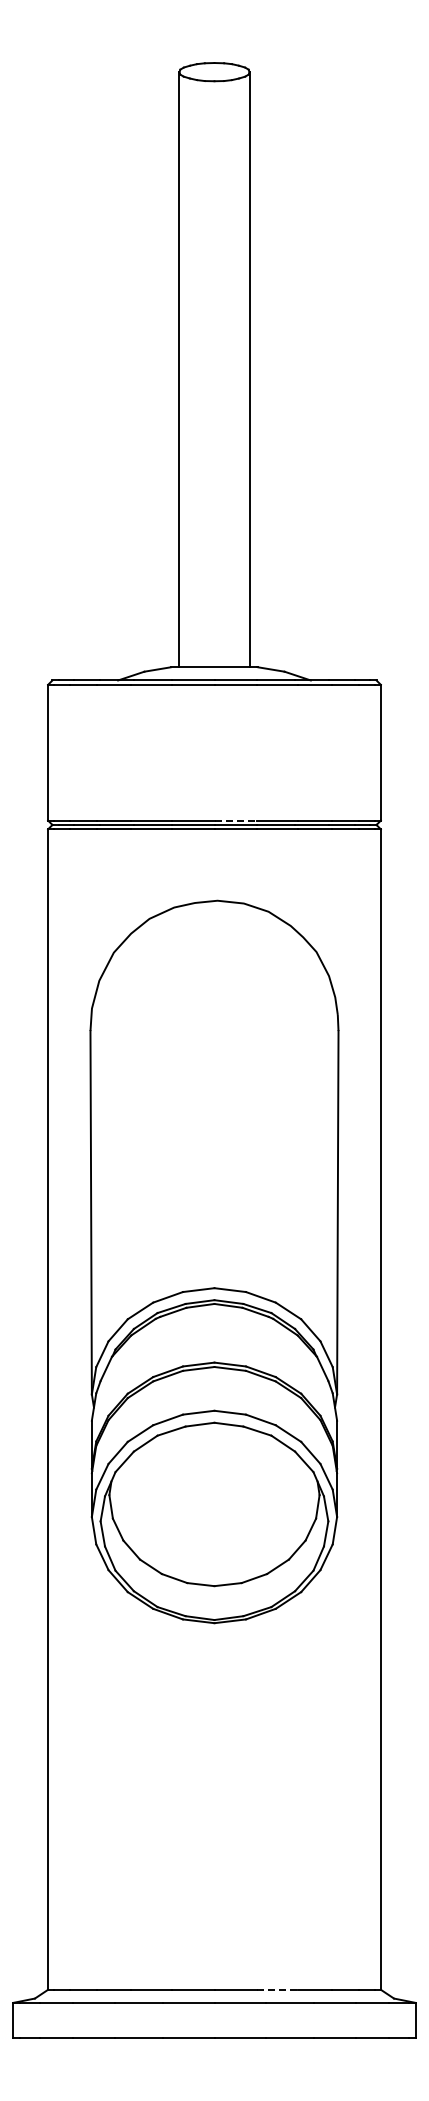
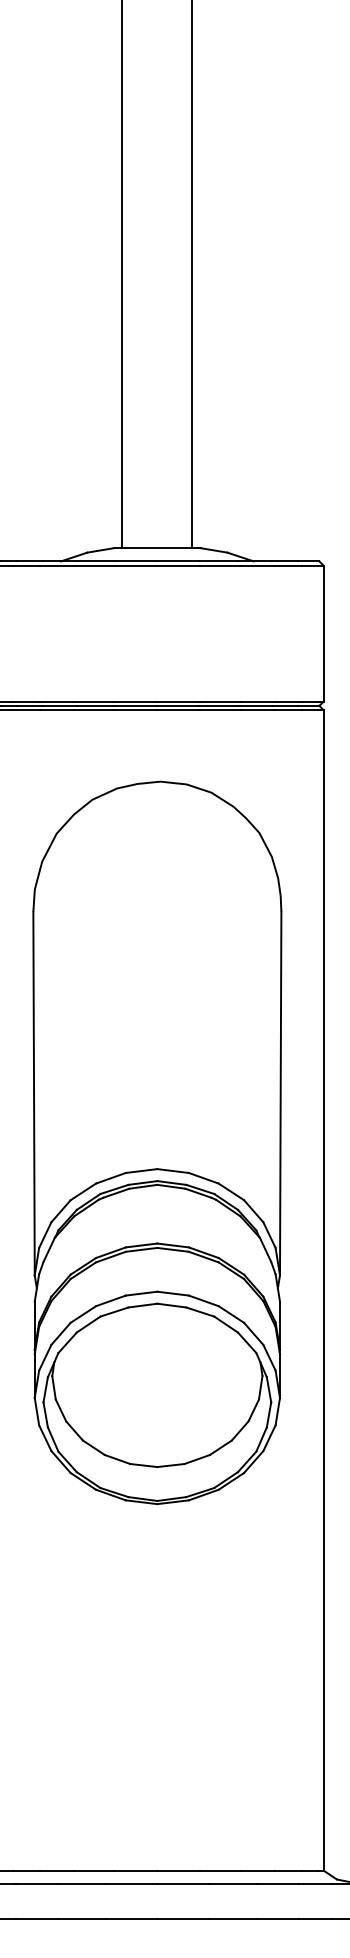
line: (236, 820) -> (179, 701), dashed -> solid
line: (278, 1989) -> (221, 1870), dashed -> solid

